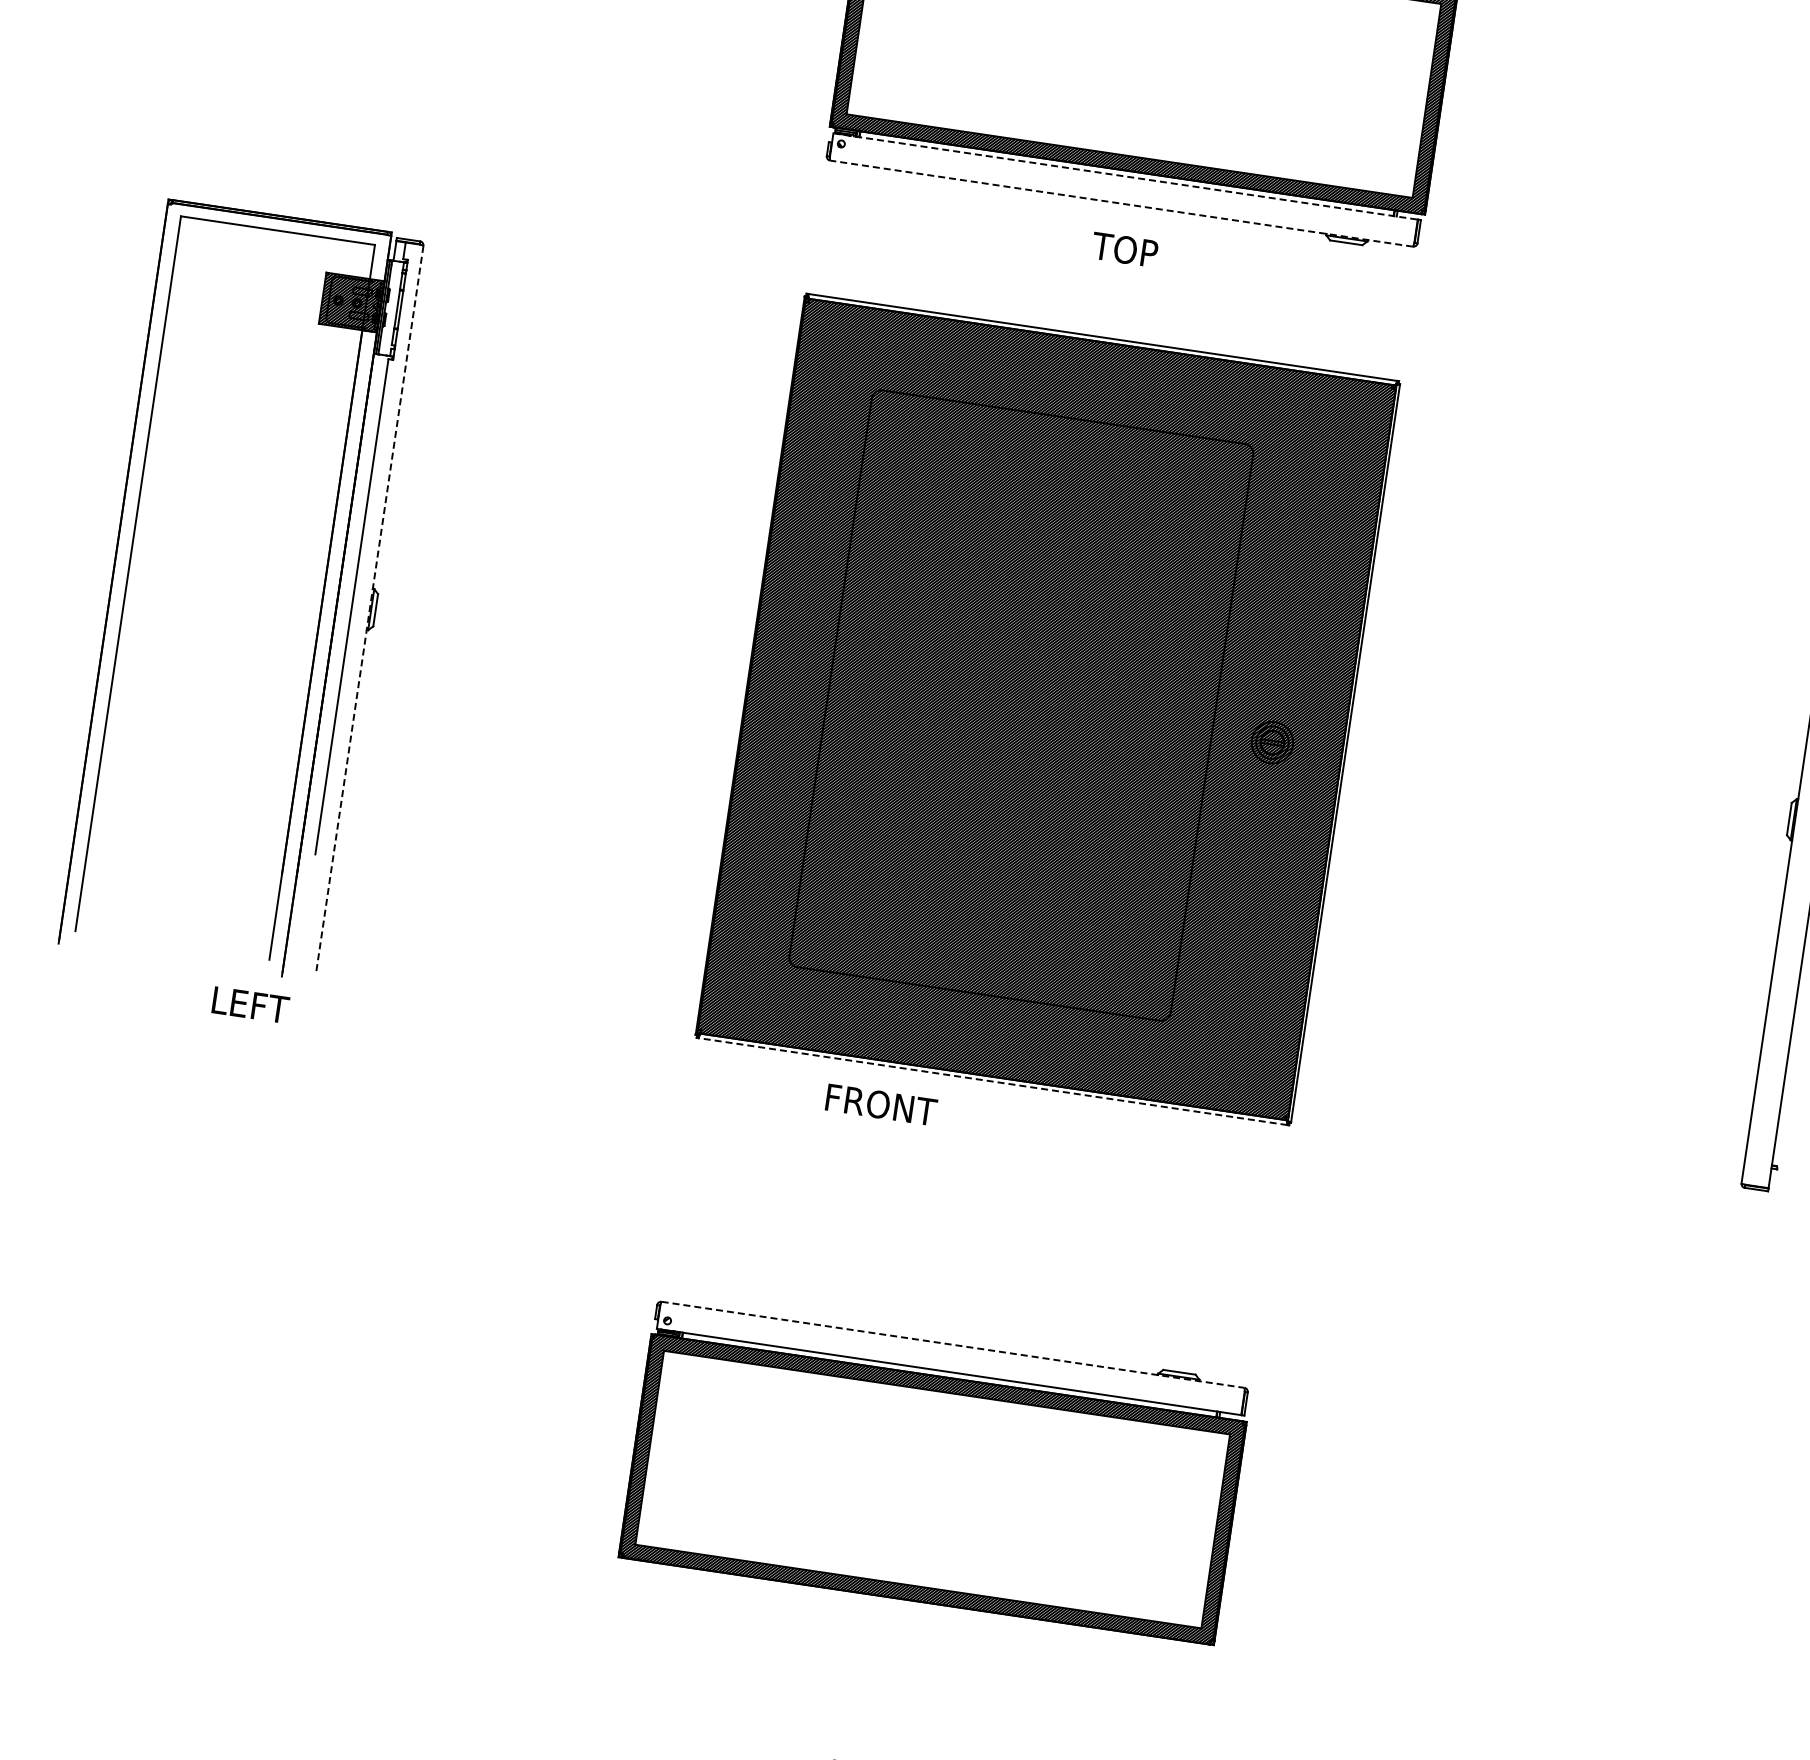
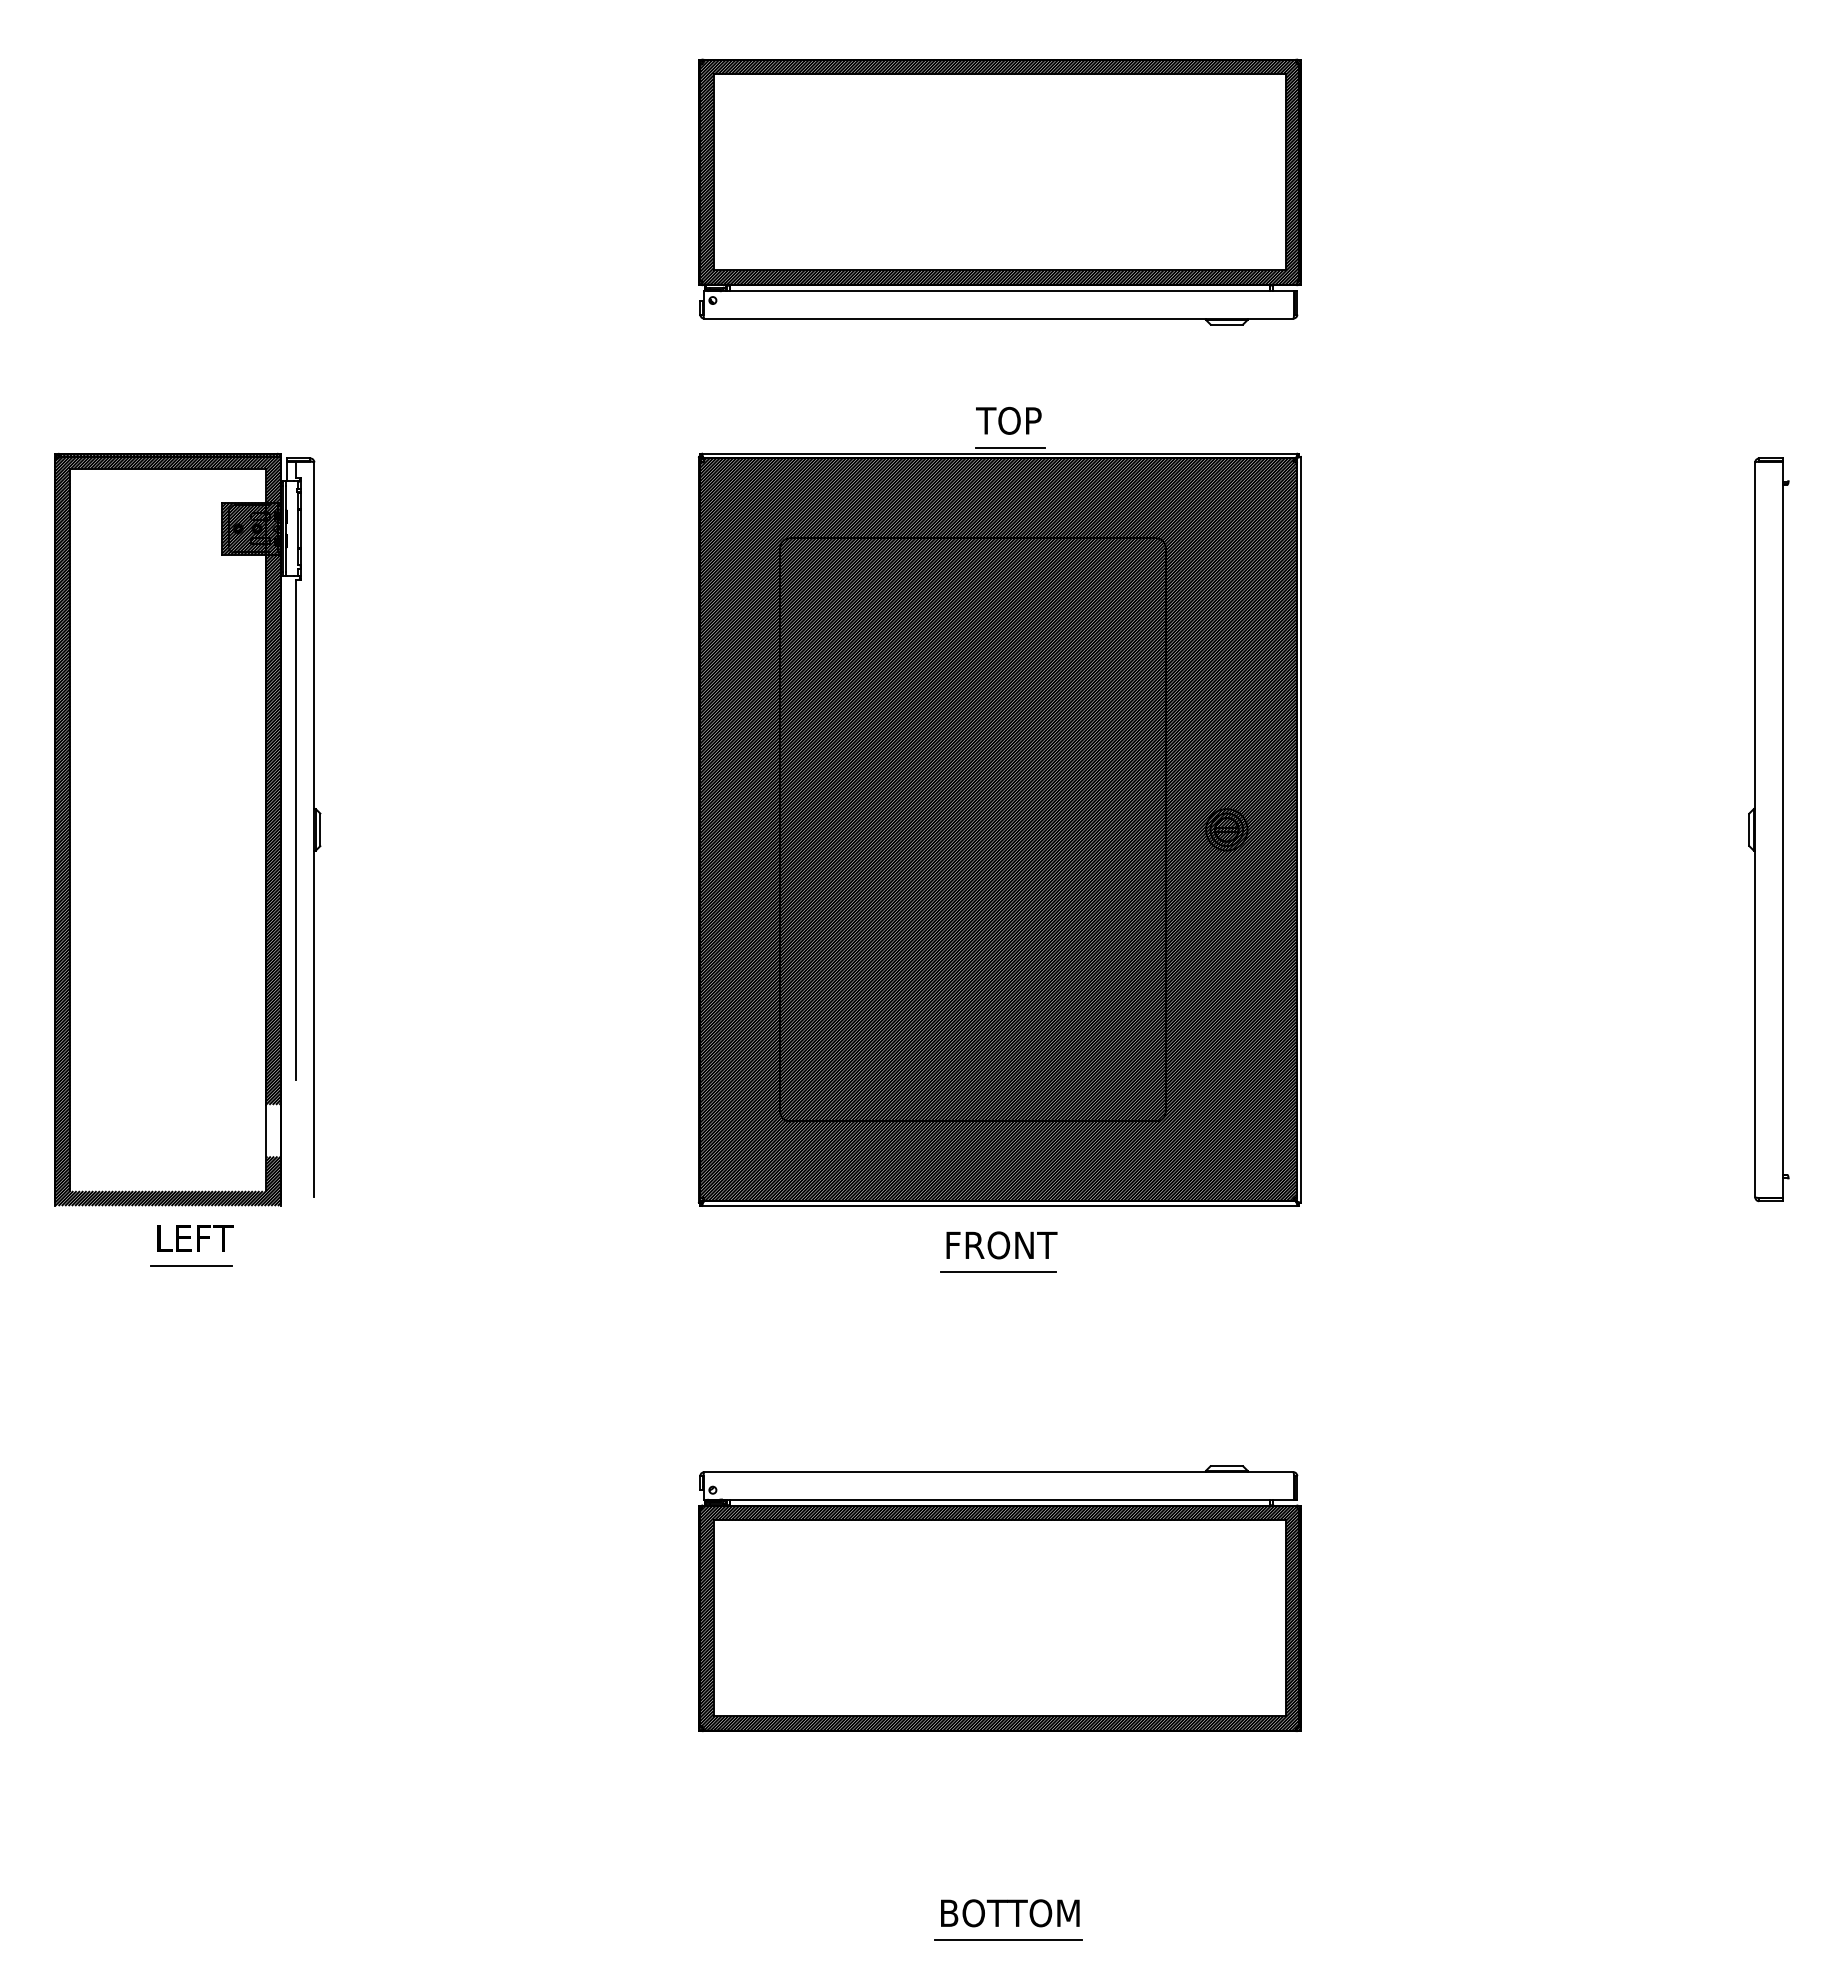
line: (1126, 176) -> (999, 291), dashed -> solid
line: (1121, 203) -> (998, 318), dashed -> solid
text: (1124, 249) -> (1008, 420), moved
line: (1114, 332) -> (1010, 447), added
hatch: (225, 587) -> (168, 829), added
hatch: (329, 603) -> (273, 829), added
line: (369, 610) -> (314, 830), dashed -> solid
text: (250, 1004) -> (195, 1238), moved
line: (184, 1023) -> (191, 1266), added
line: (992, 1081) -> (999, 1205), dashed -> solid
text: (881, 1105) -> (1001, 1245), moved
line: (982, 1146) -> (998, 1271), added
line: (952, 1345) -> (998, 1472), dashed -> solid

